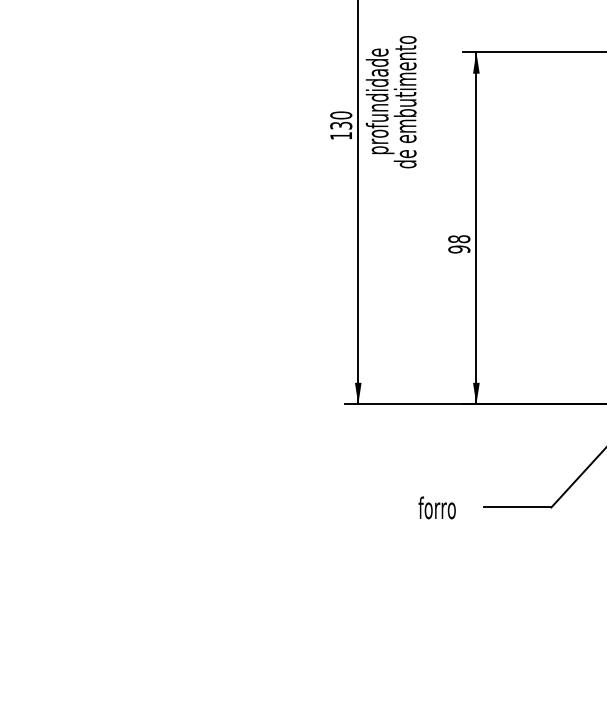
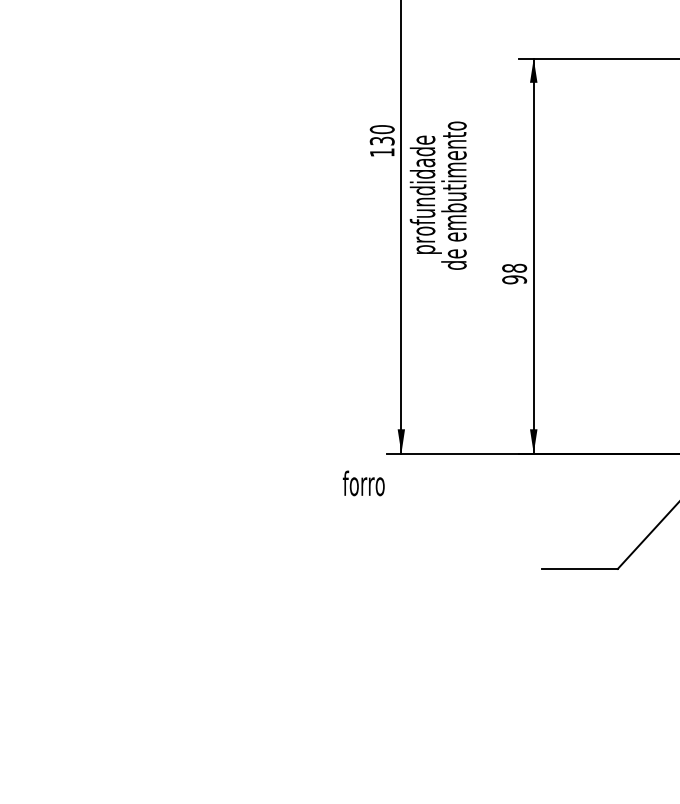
text: (390, 101) -> (437, 195), moved
text: (436, 507) -> (363, 483), moved

